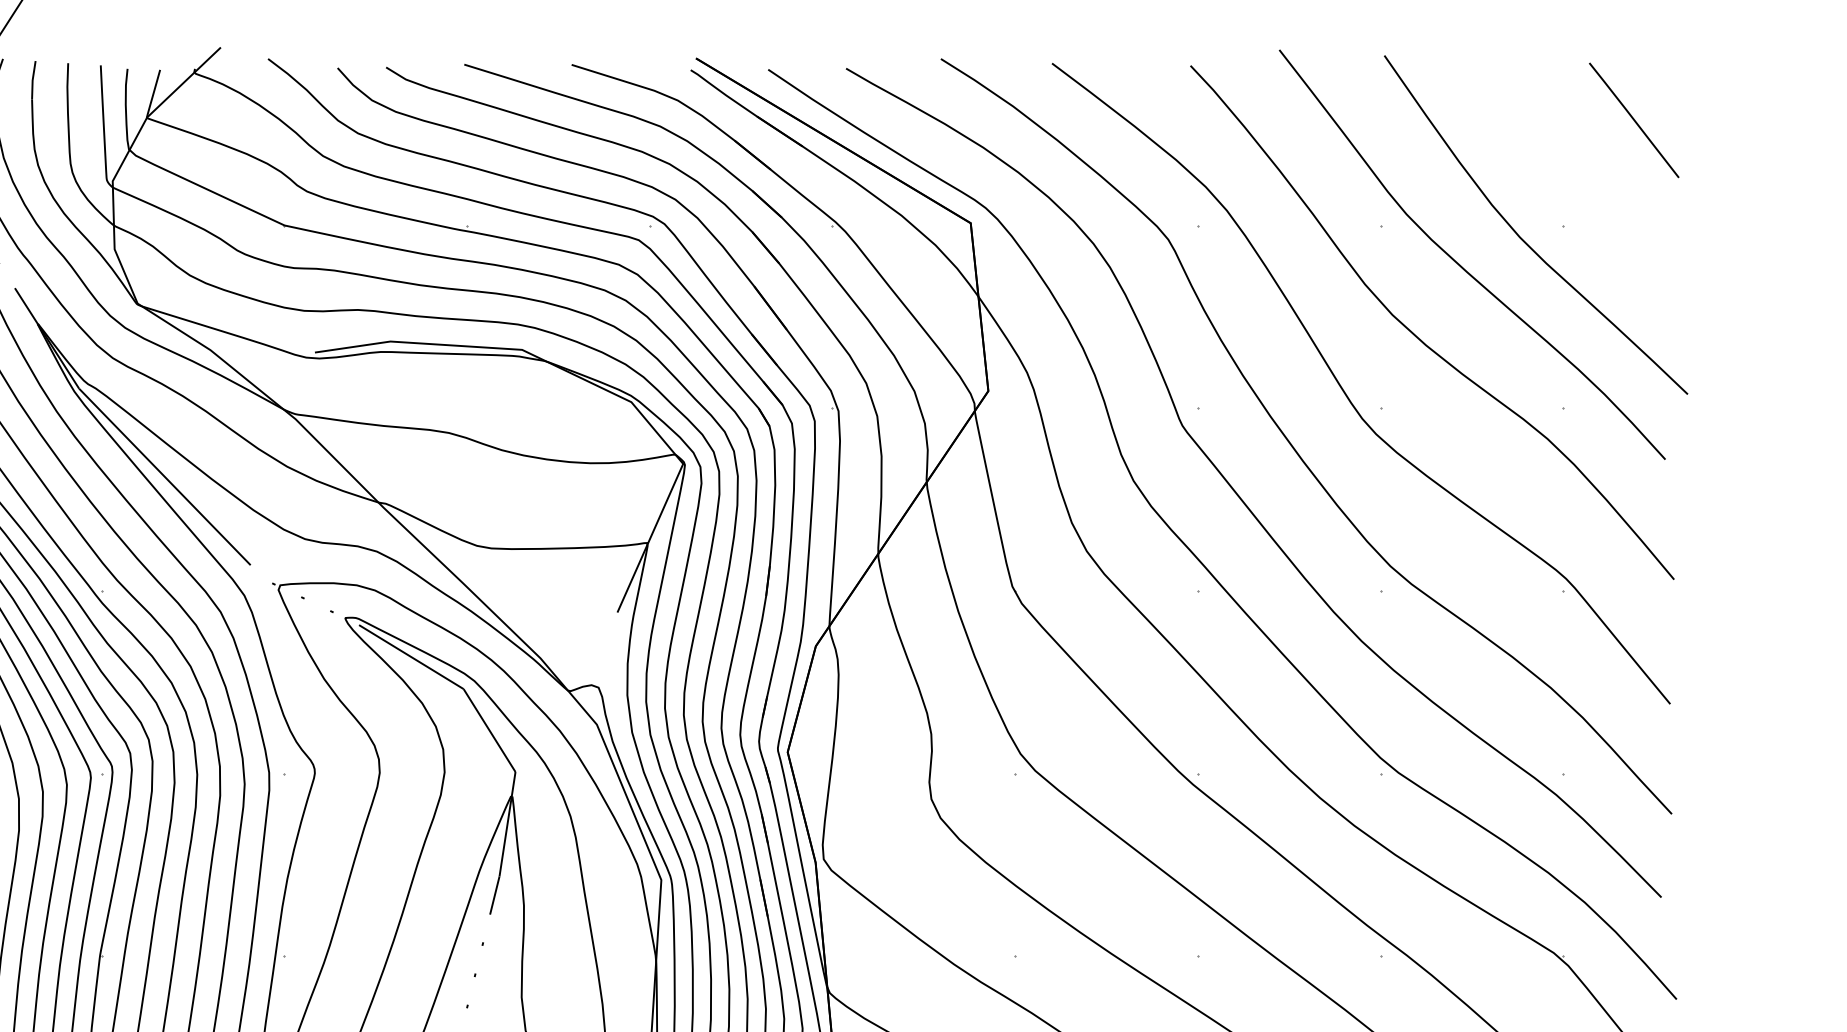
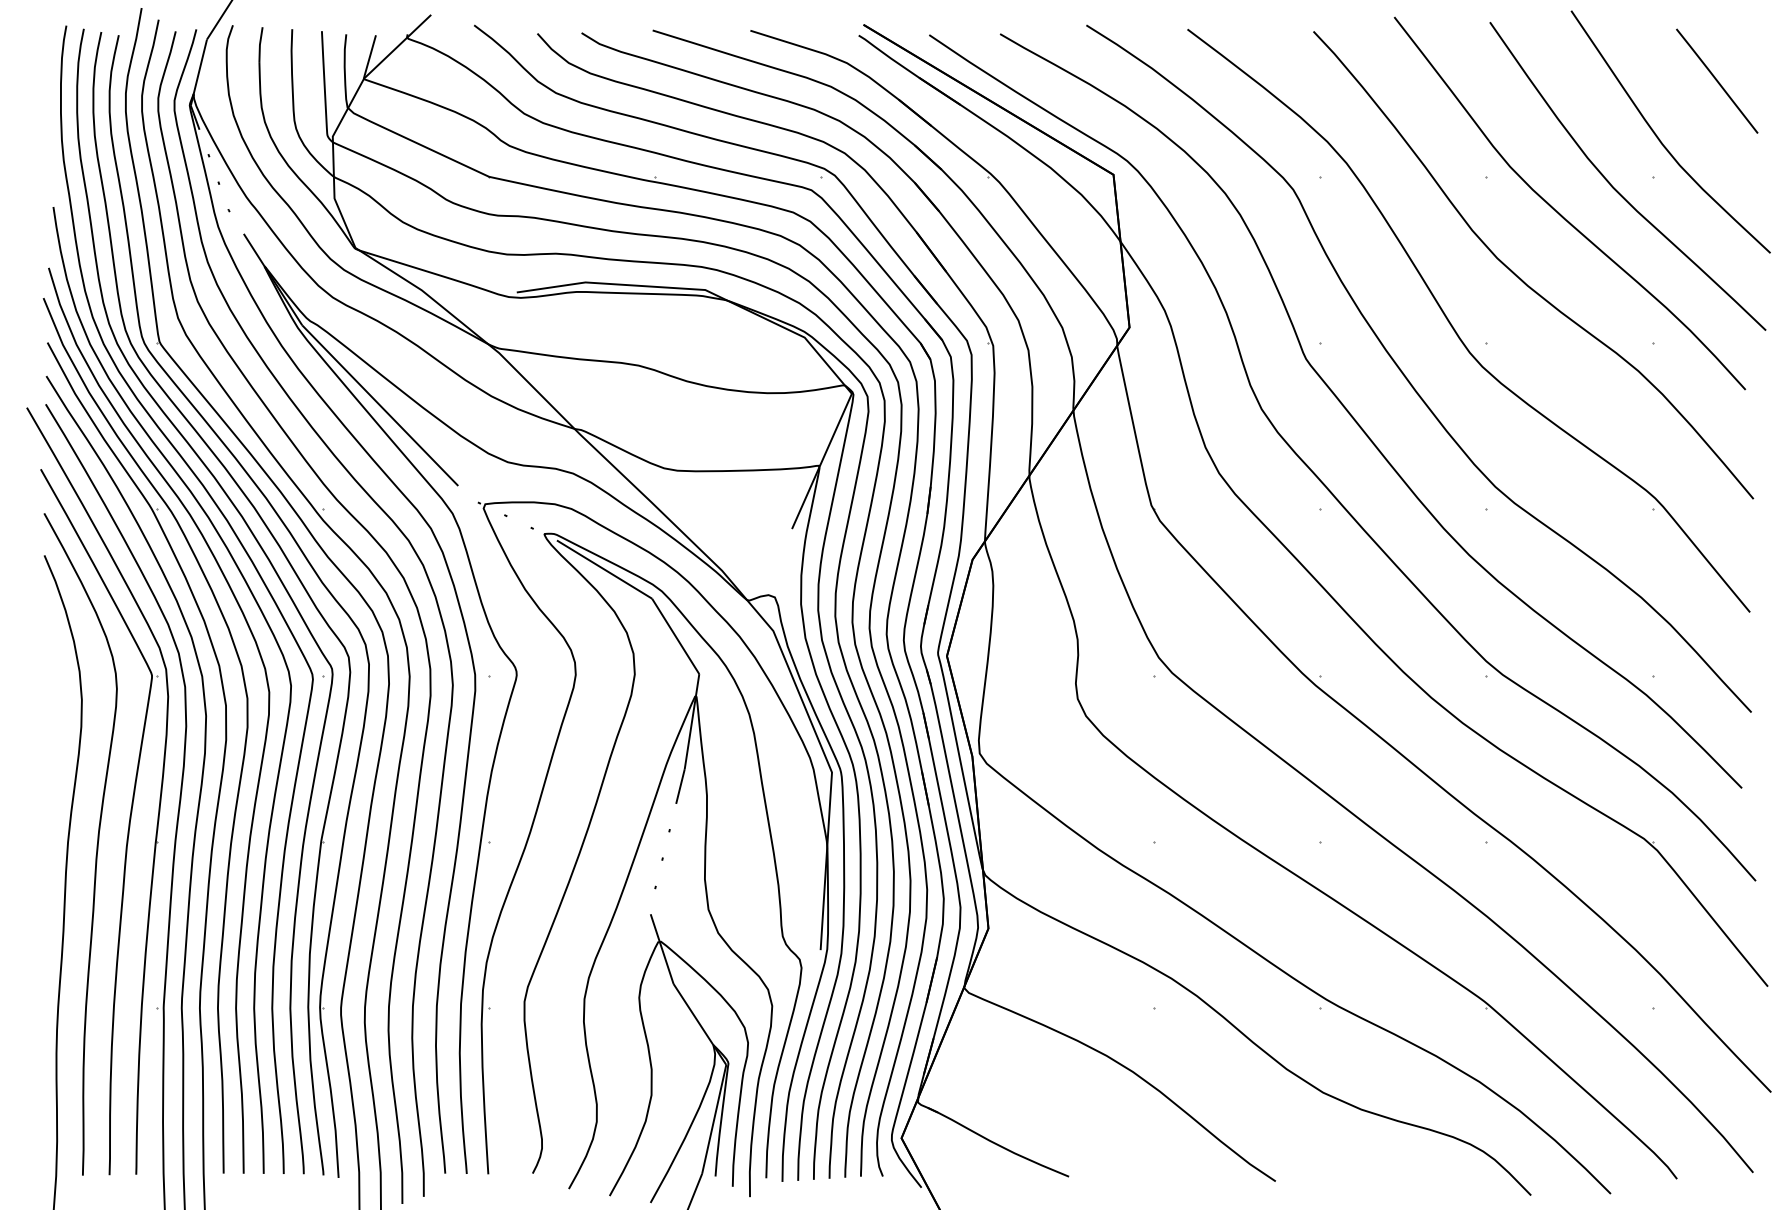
curve: (1571, 184) -> (1660, 139), added

